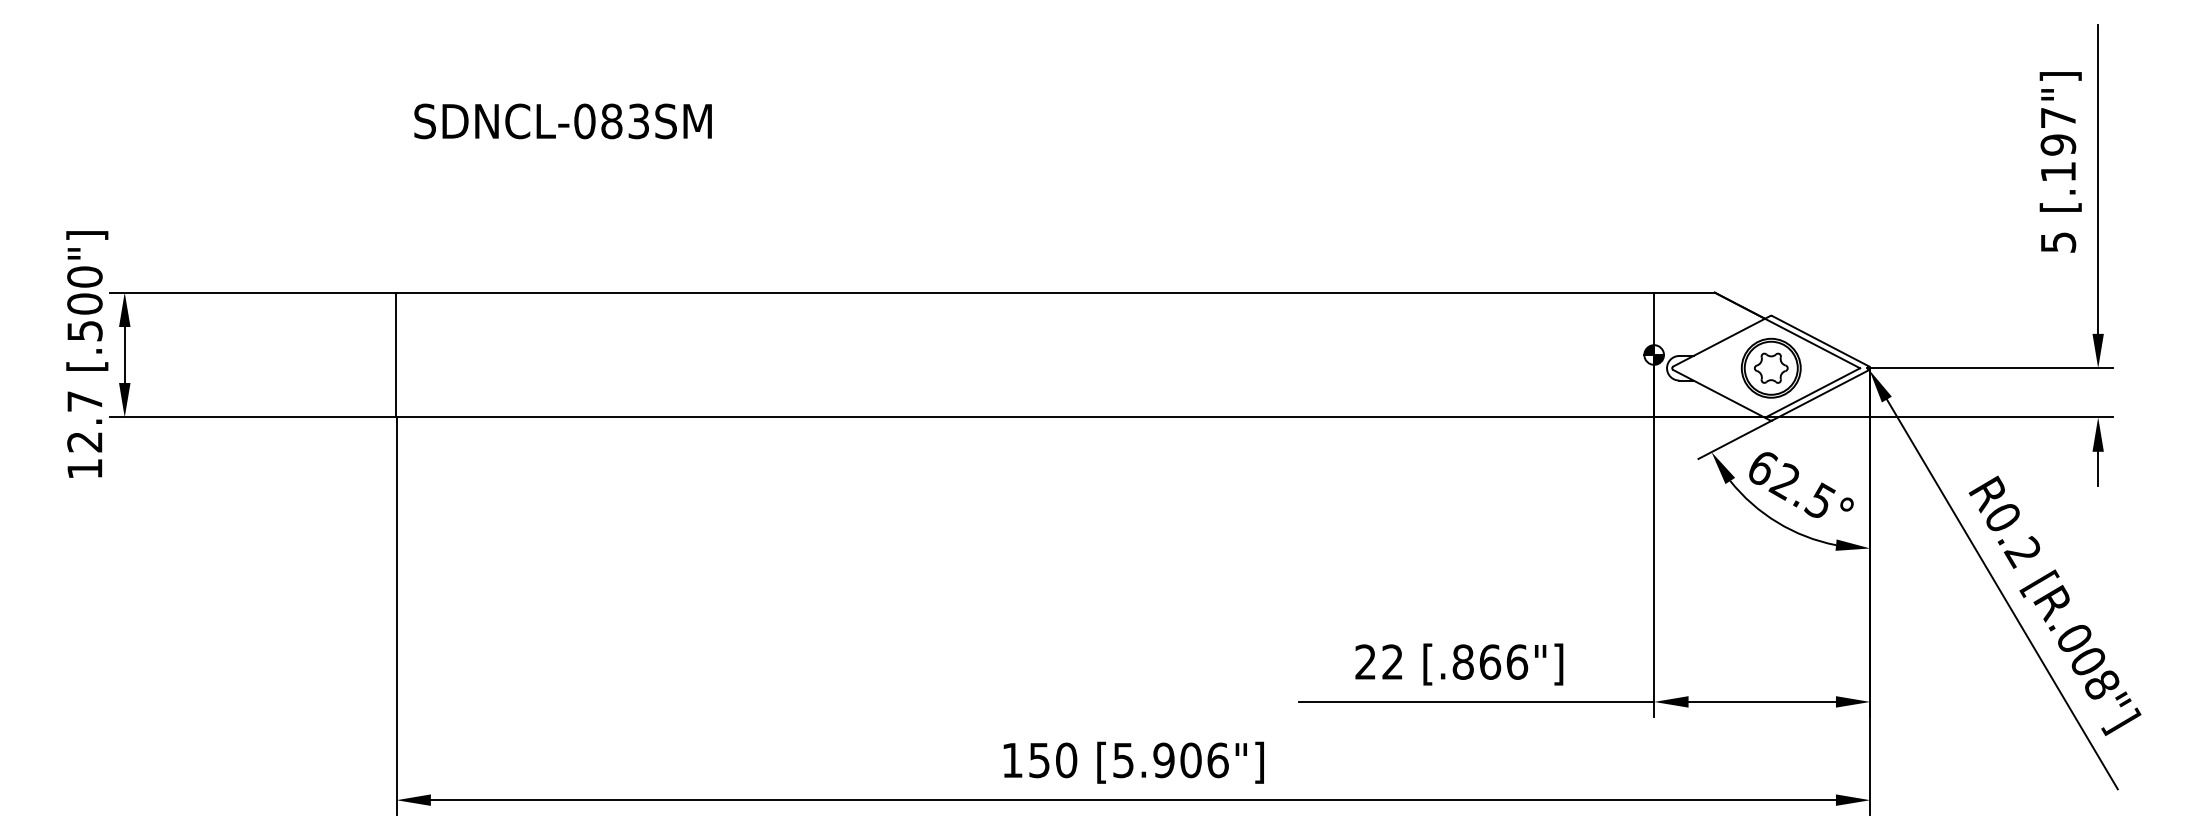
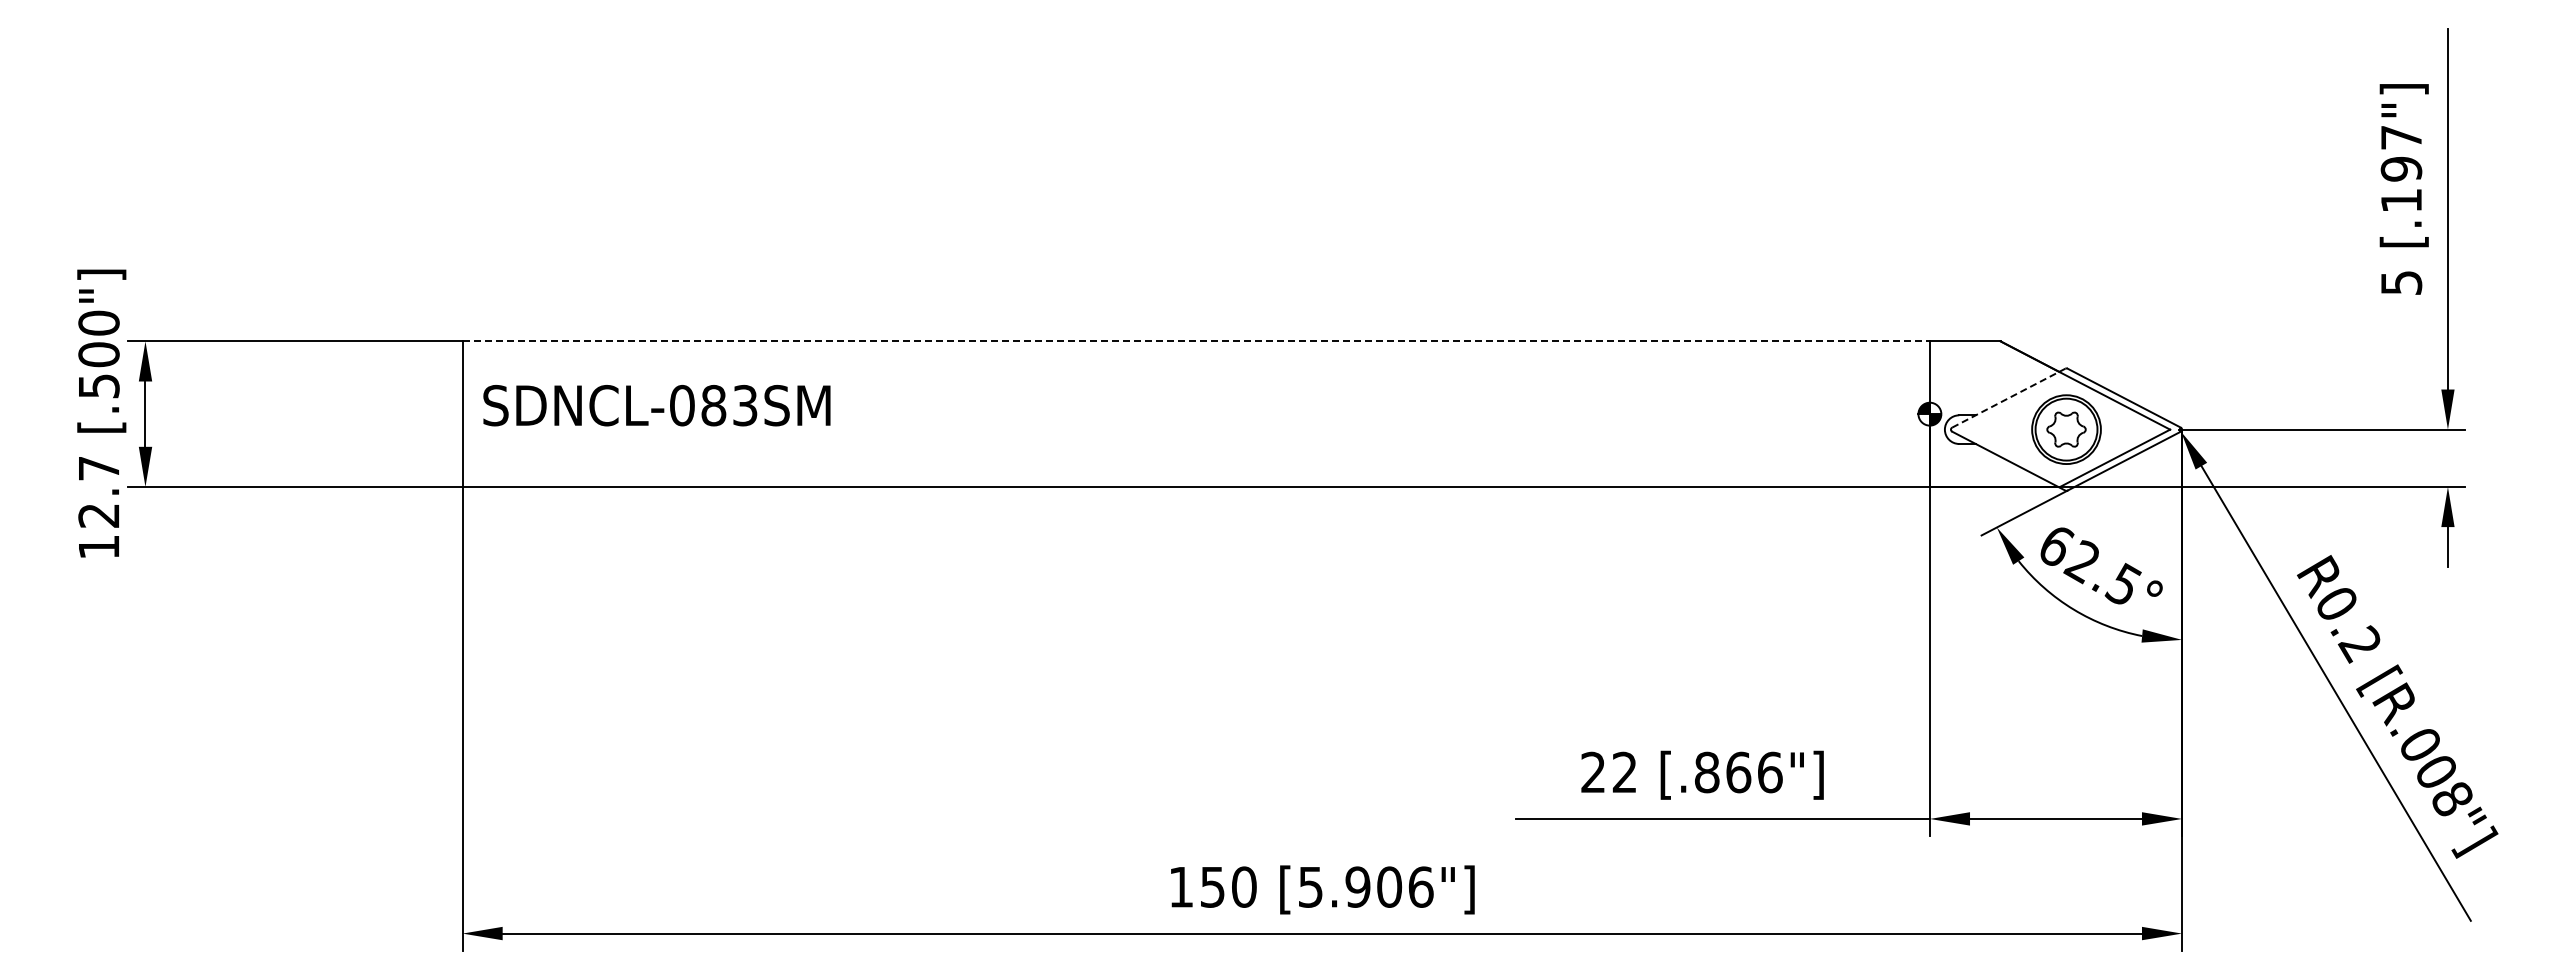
text: (562, 121) -> (656, 405), moved
line: (1025, 292) -> (1196, 341), solid -> dashed
line: (1721, 341) -> (2008, 398), solid -> dashed

